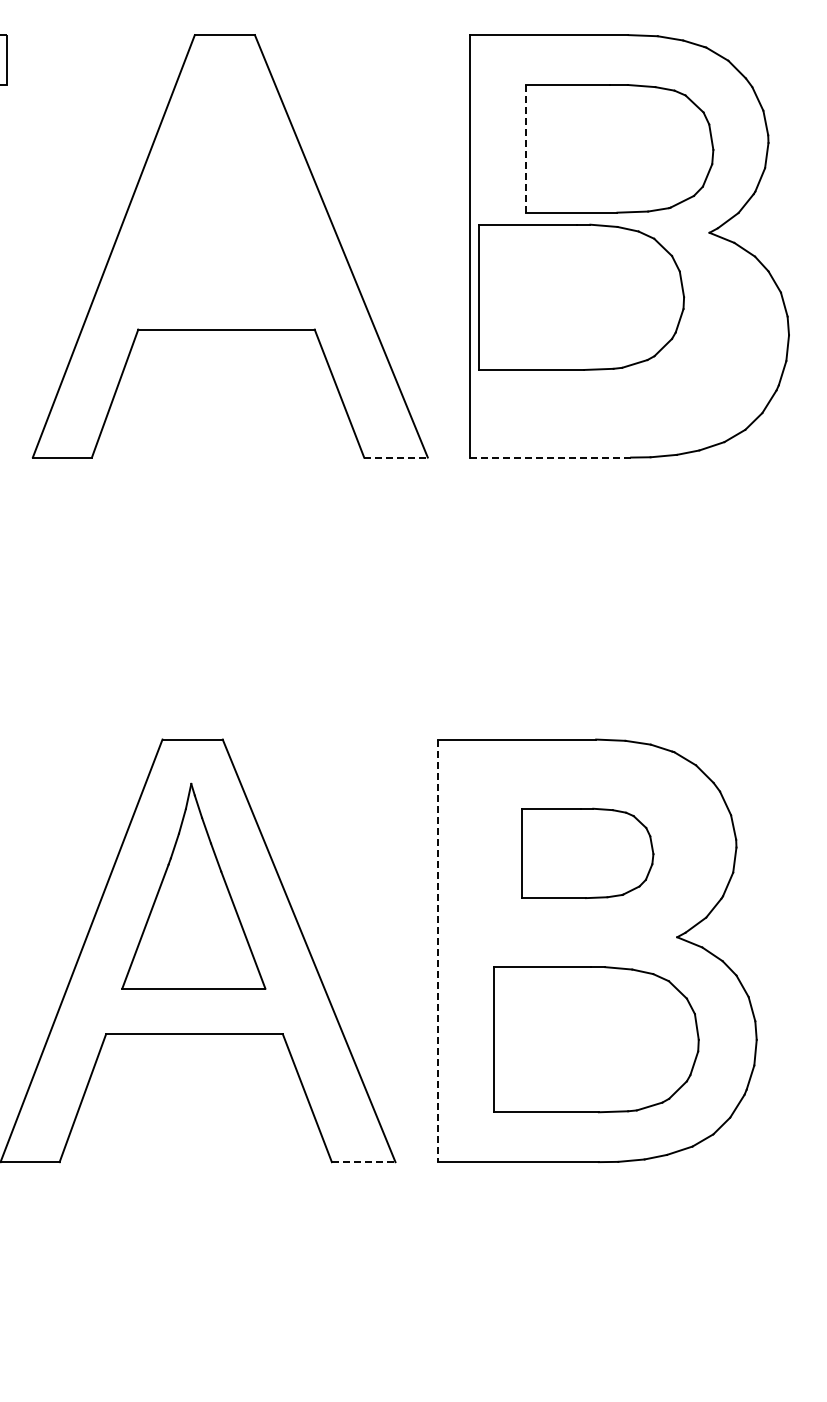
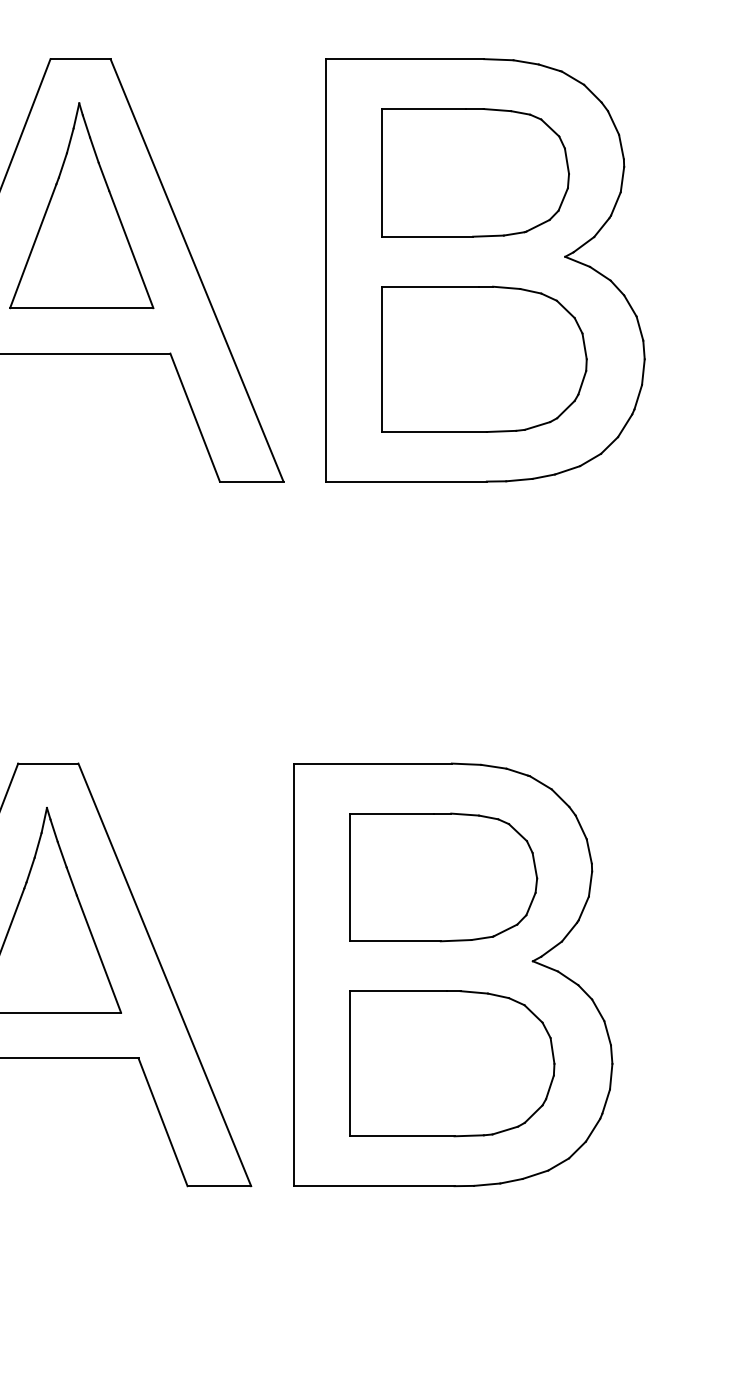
line: (525, 148) -> (381, 172), dashed -> solid
part: (225, 181) -> (81, 205), added
part: (581, 296) -> (484, 358), moved
line: (396, 457) -> (252, 481), dashed -> solid
line: (551, 457) -> (407, 481), dashed -> solid
part: (587, 853) -> (443, 877), size x1.43
line: (438, 951) -> (294, 975), dashed -> solid
line: (363, 1162) -> (219, 1186), dashed -> solid

